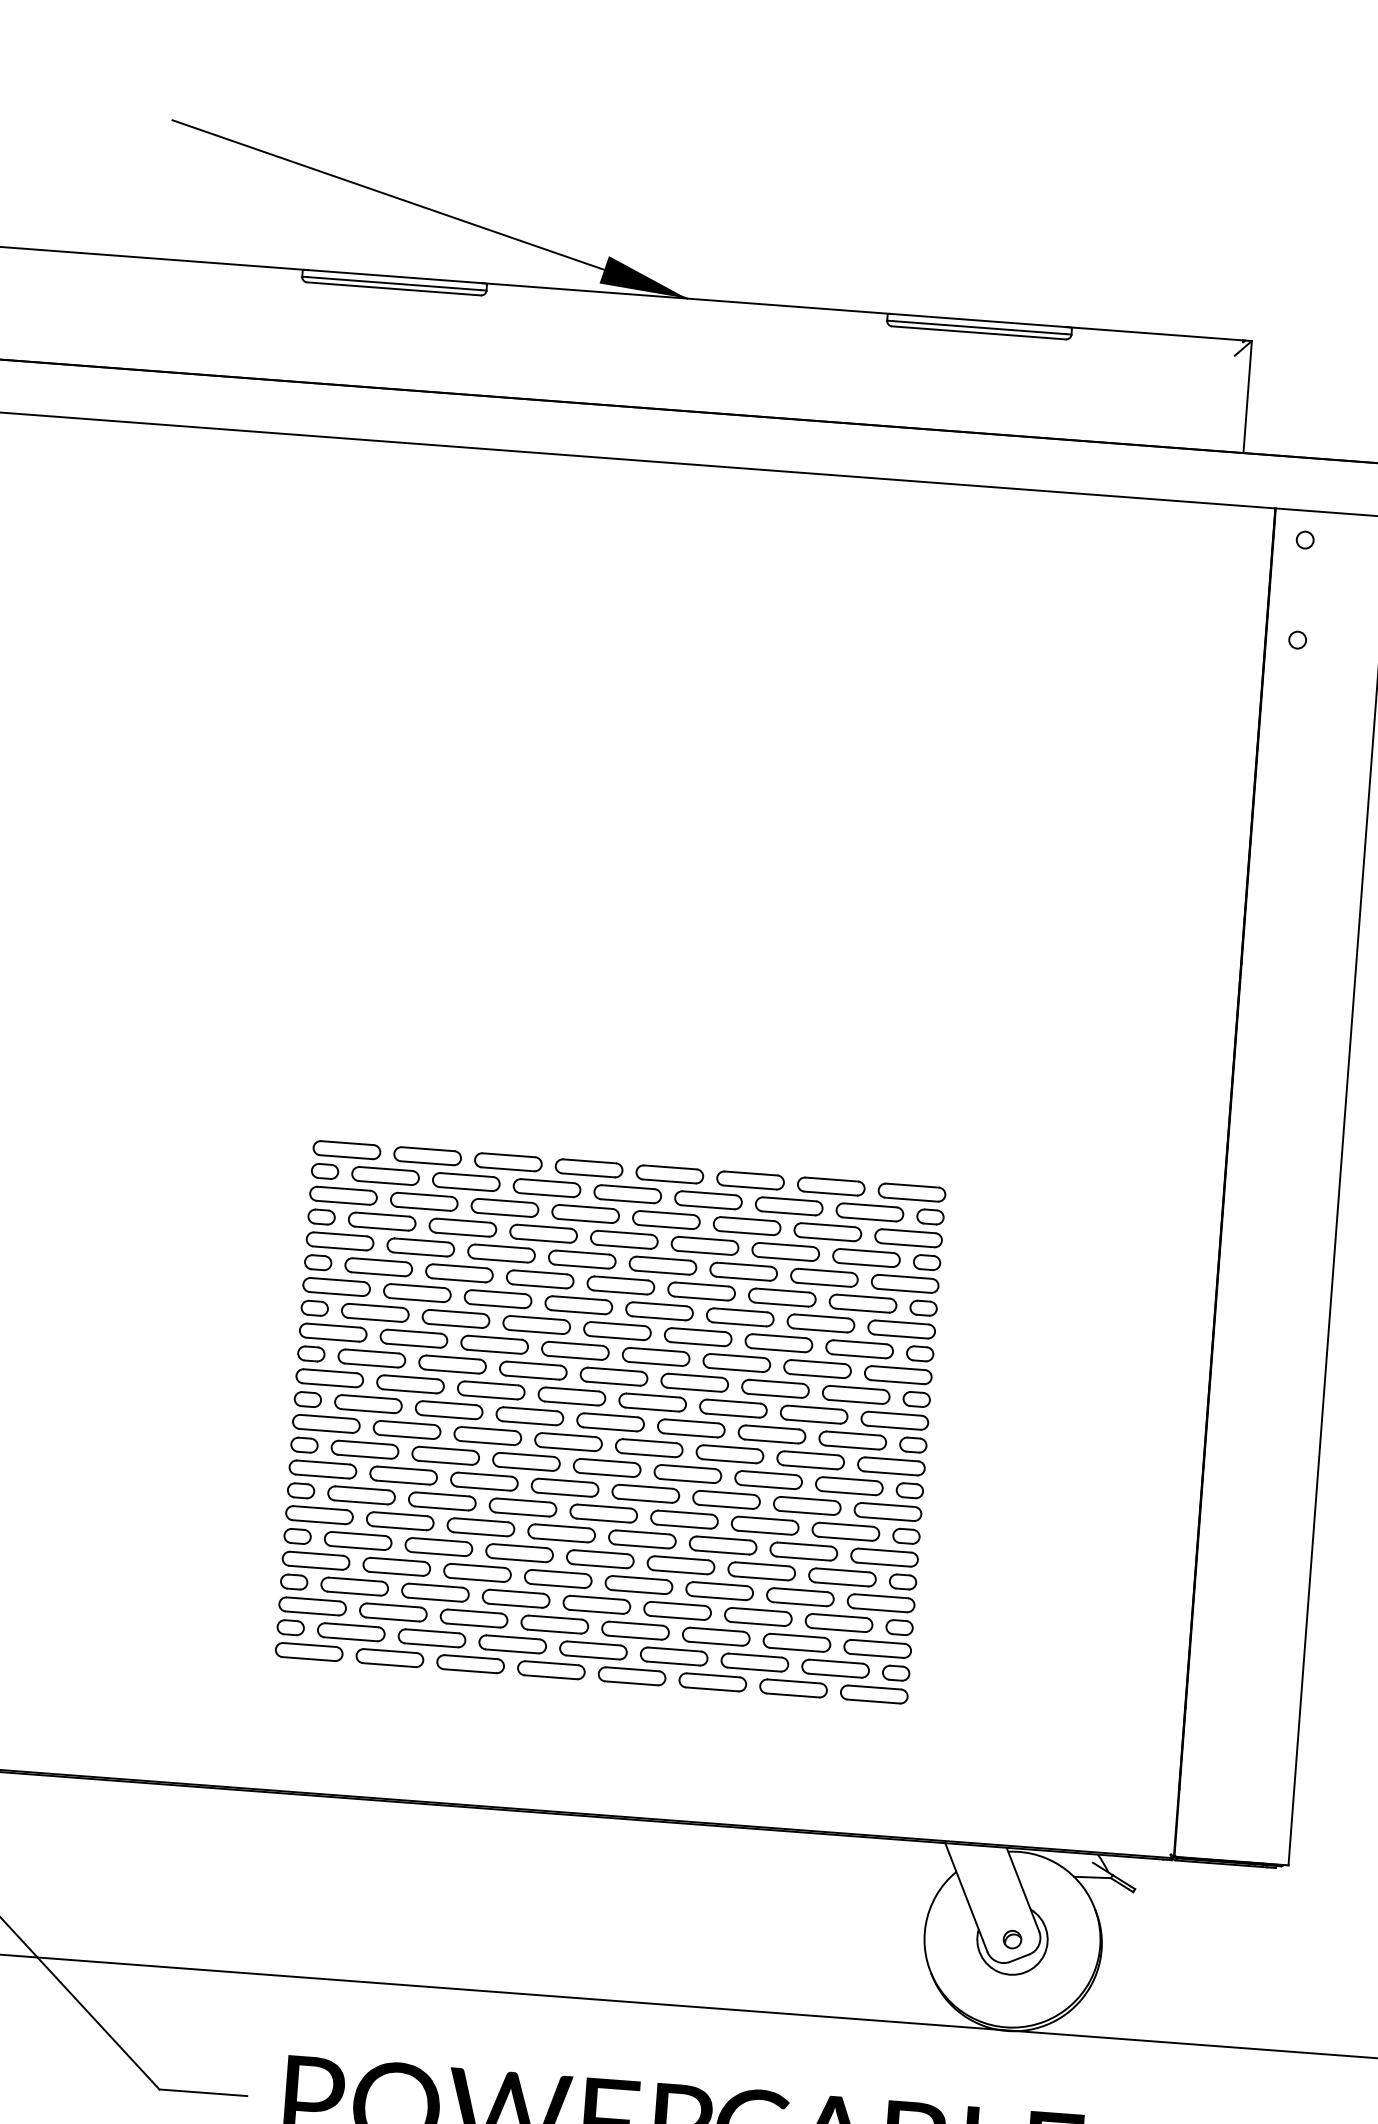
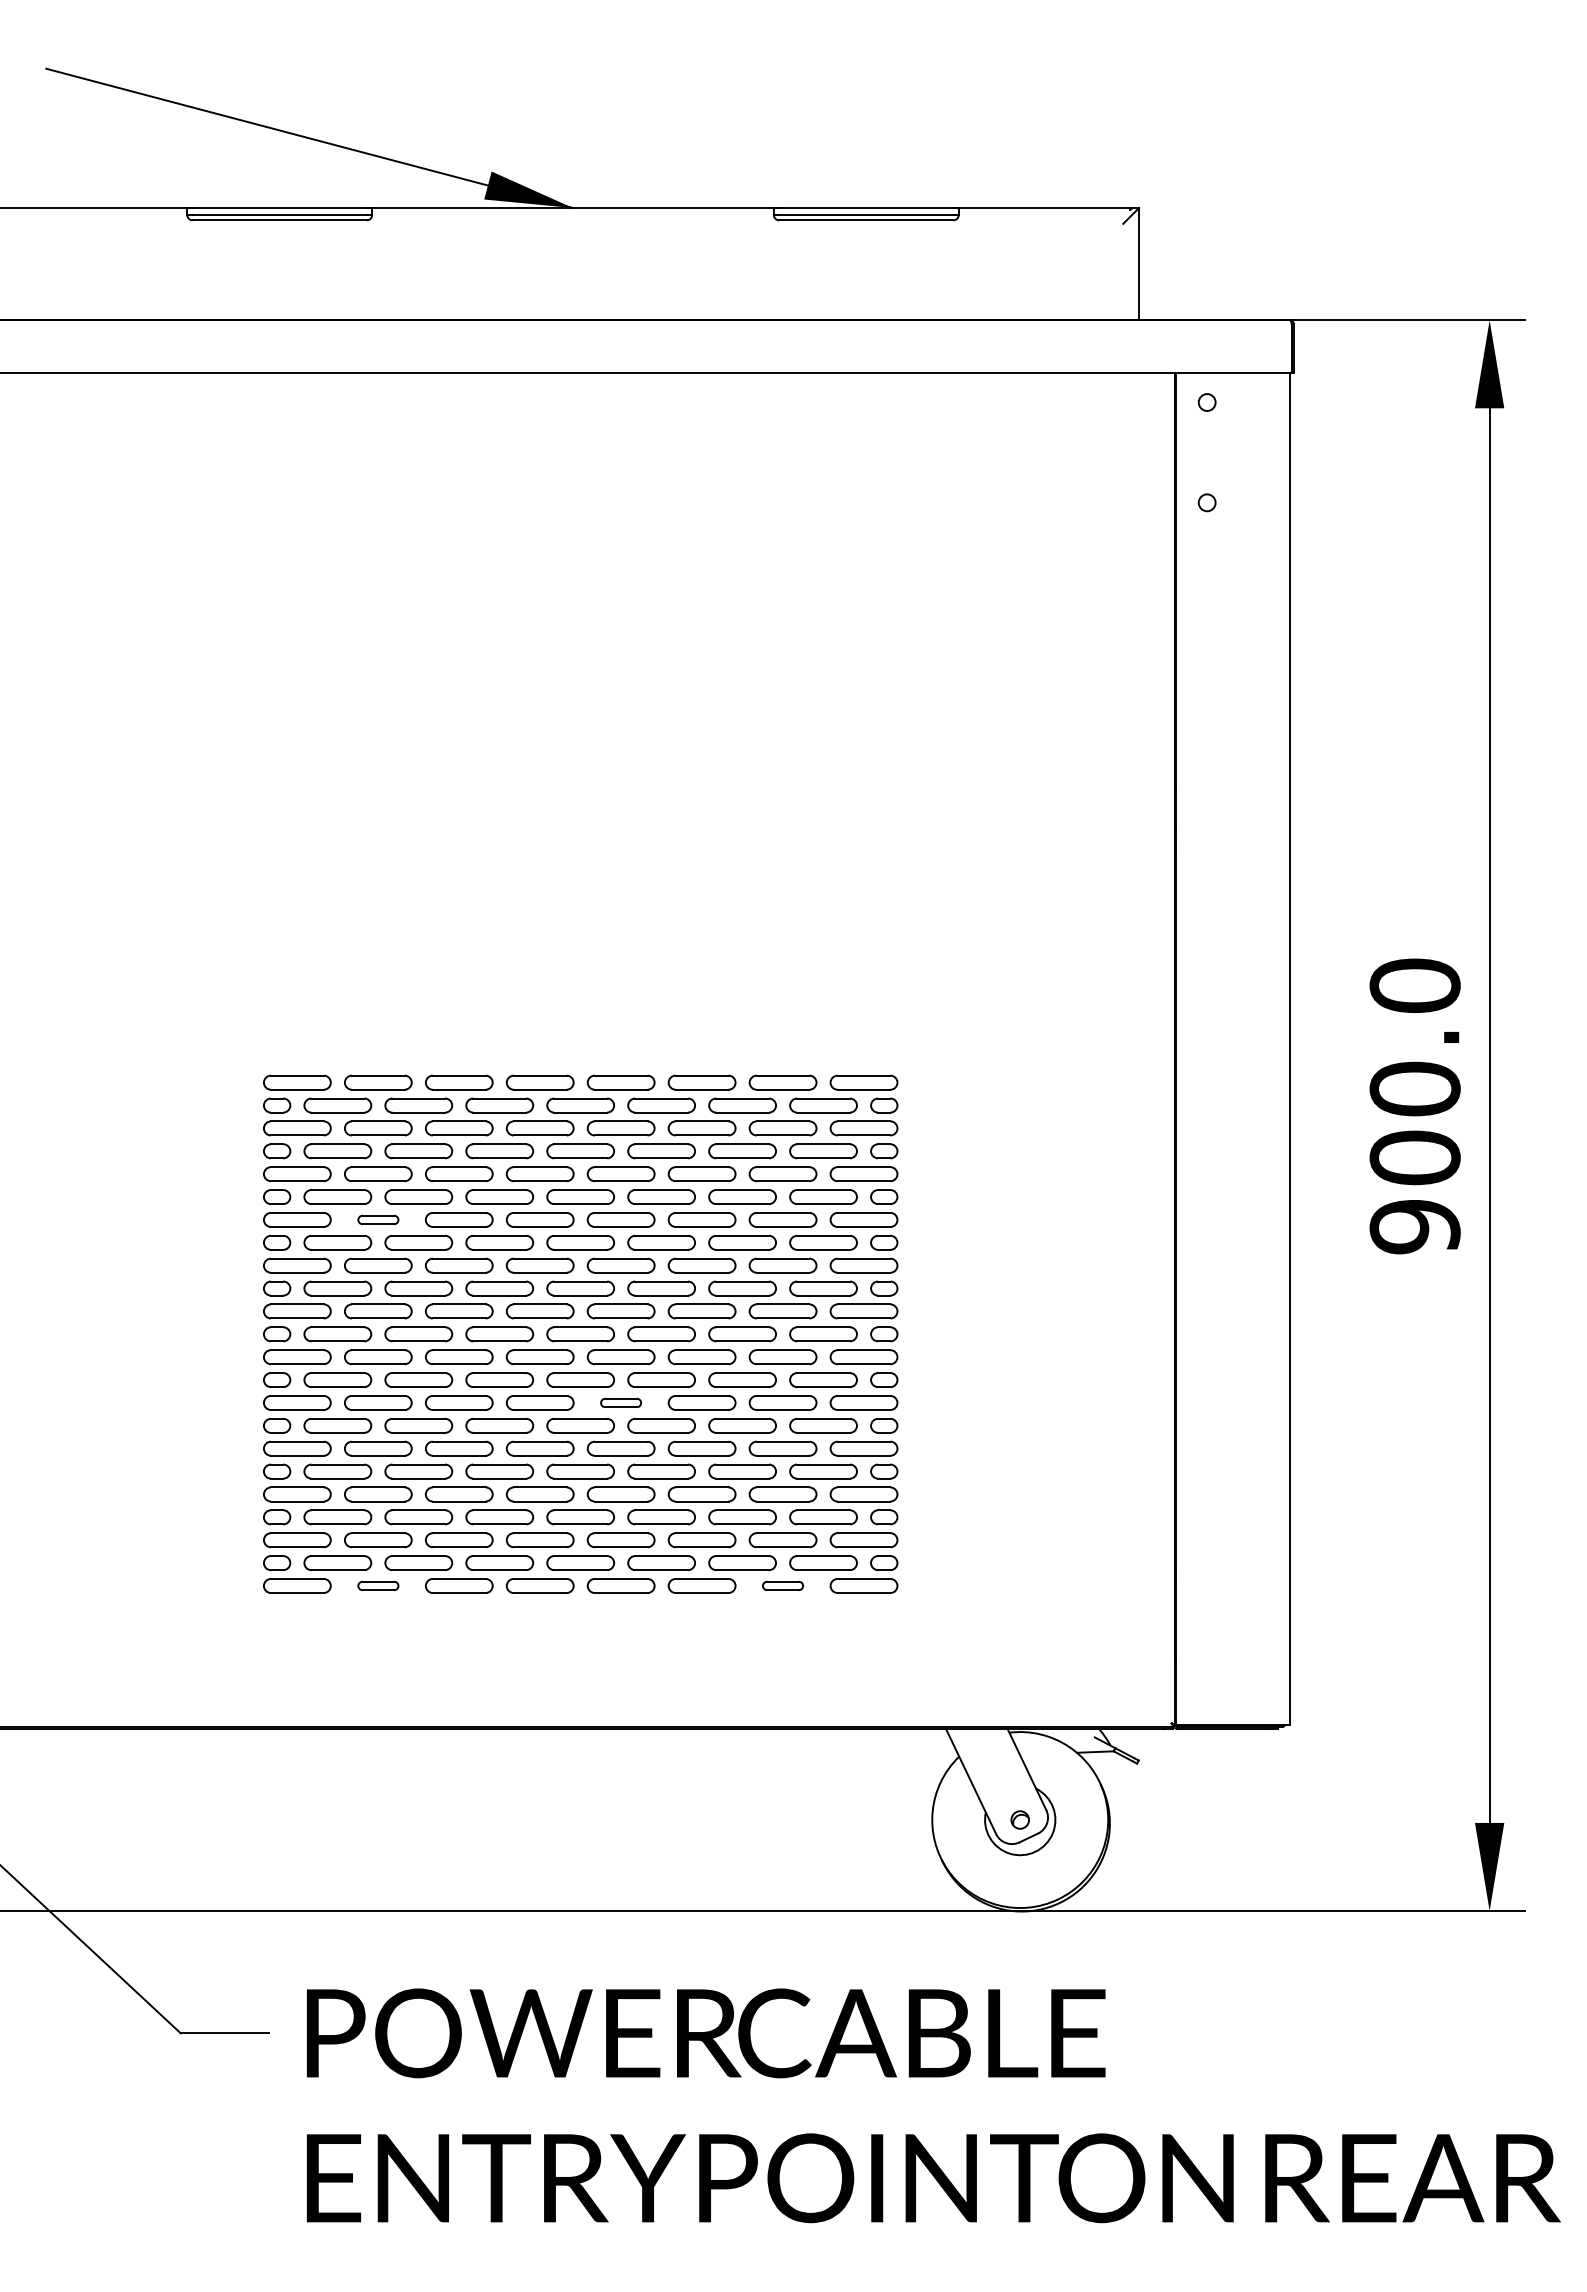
part: (417, 1292) -> (378, 1219), size x0.6
part: (645, 1493) -> (620, 1402), size x0.6
part: (390, 1657) -> (378, 1585), size x0.6
part: (793, 1687) -> (782, 1585), size x0.6

